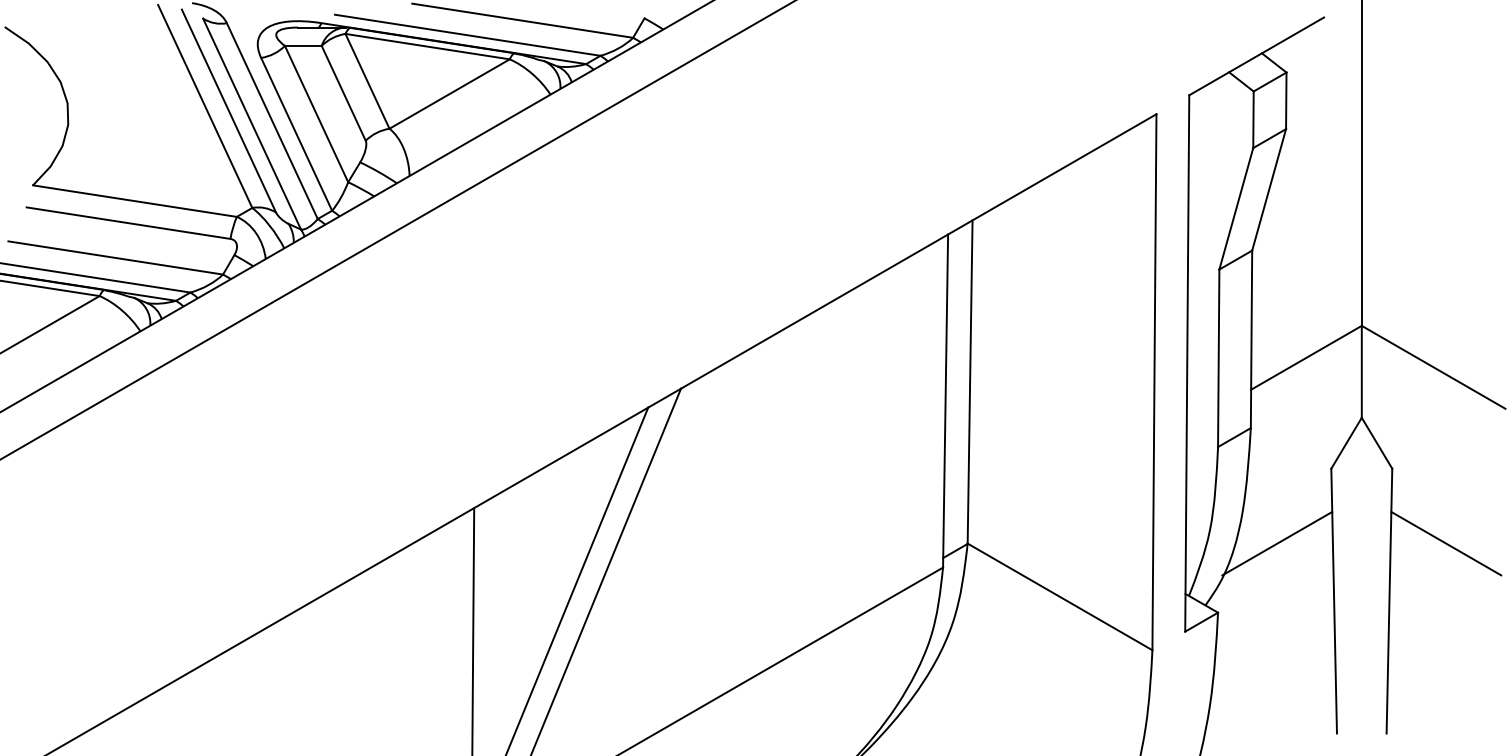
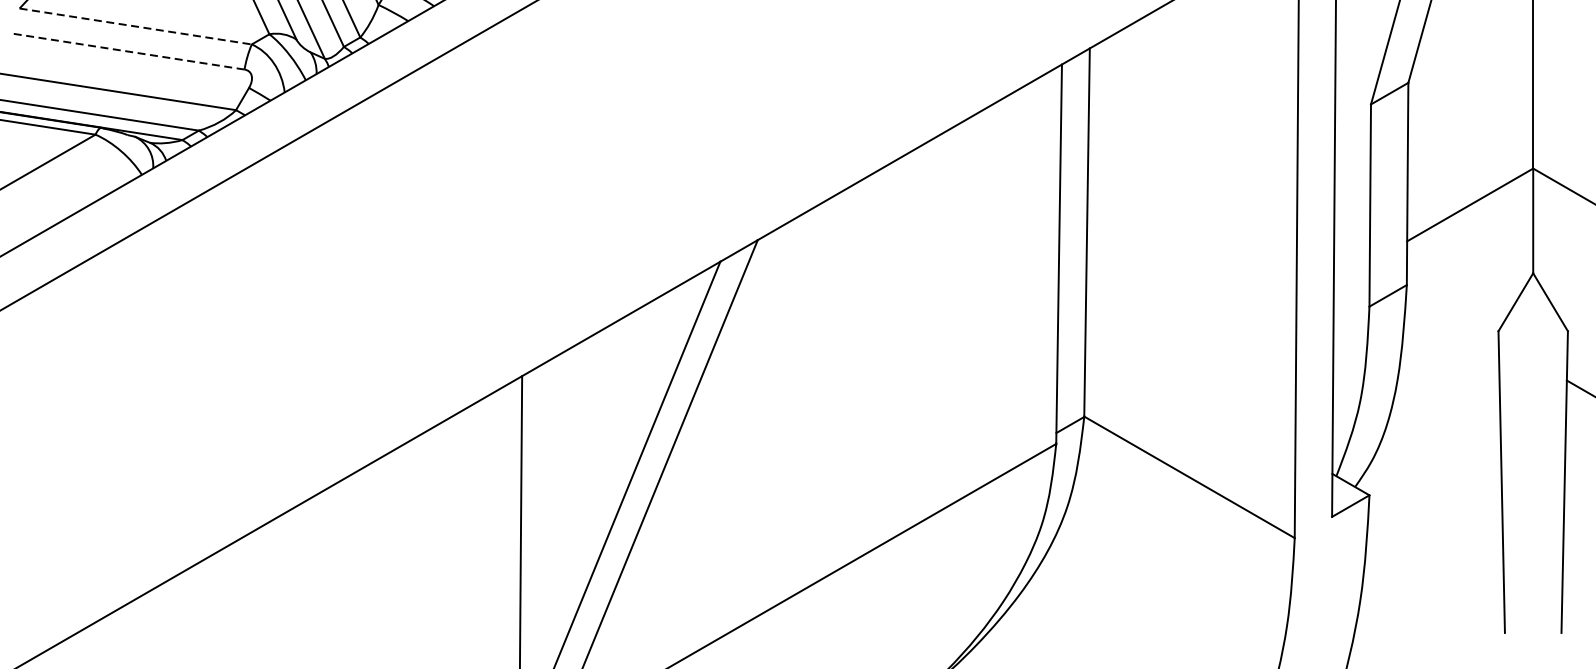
line: (135, 201) -> (136, 26), solid -> dashed
line: (128, 223) -> (128, 51), solid -> dashed
line: (1277, 543) -> (1437, 416), removed

